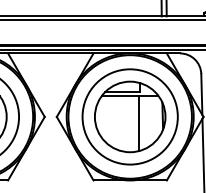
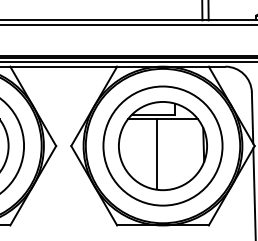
line: (139, 123) -> (157, 154), moved

